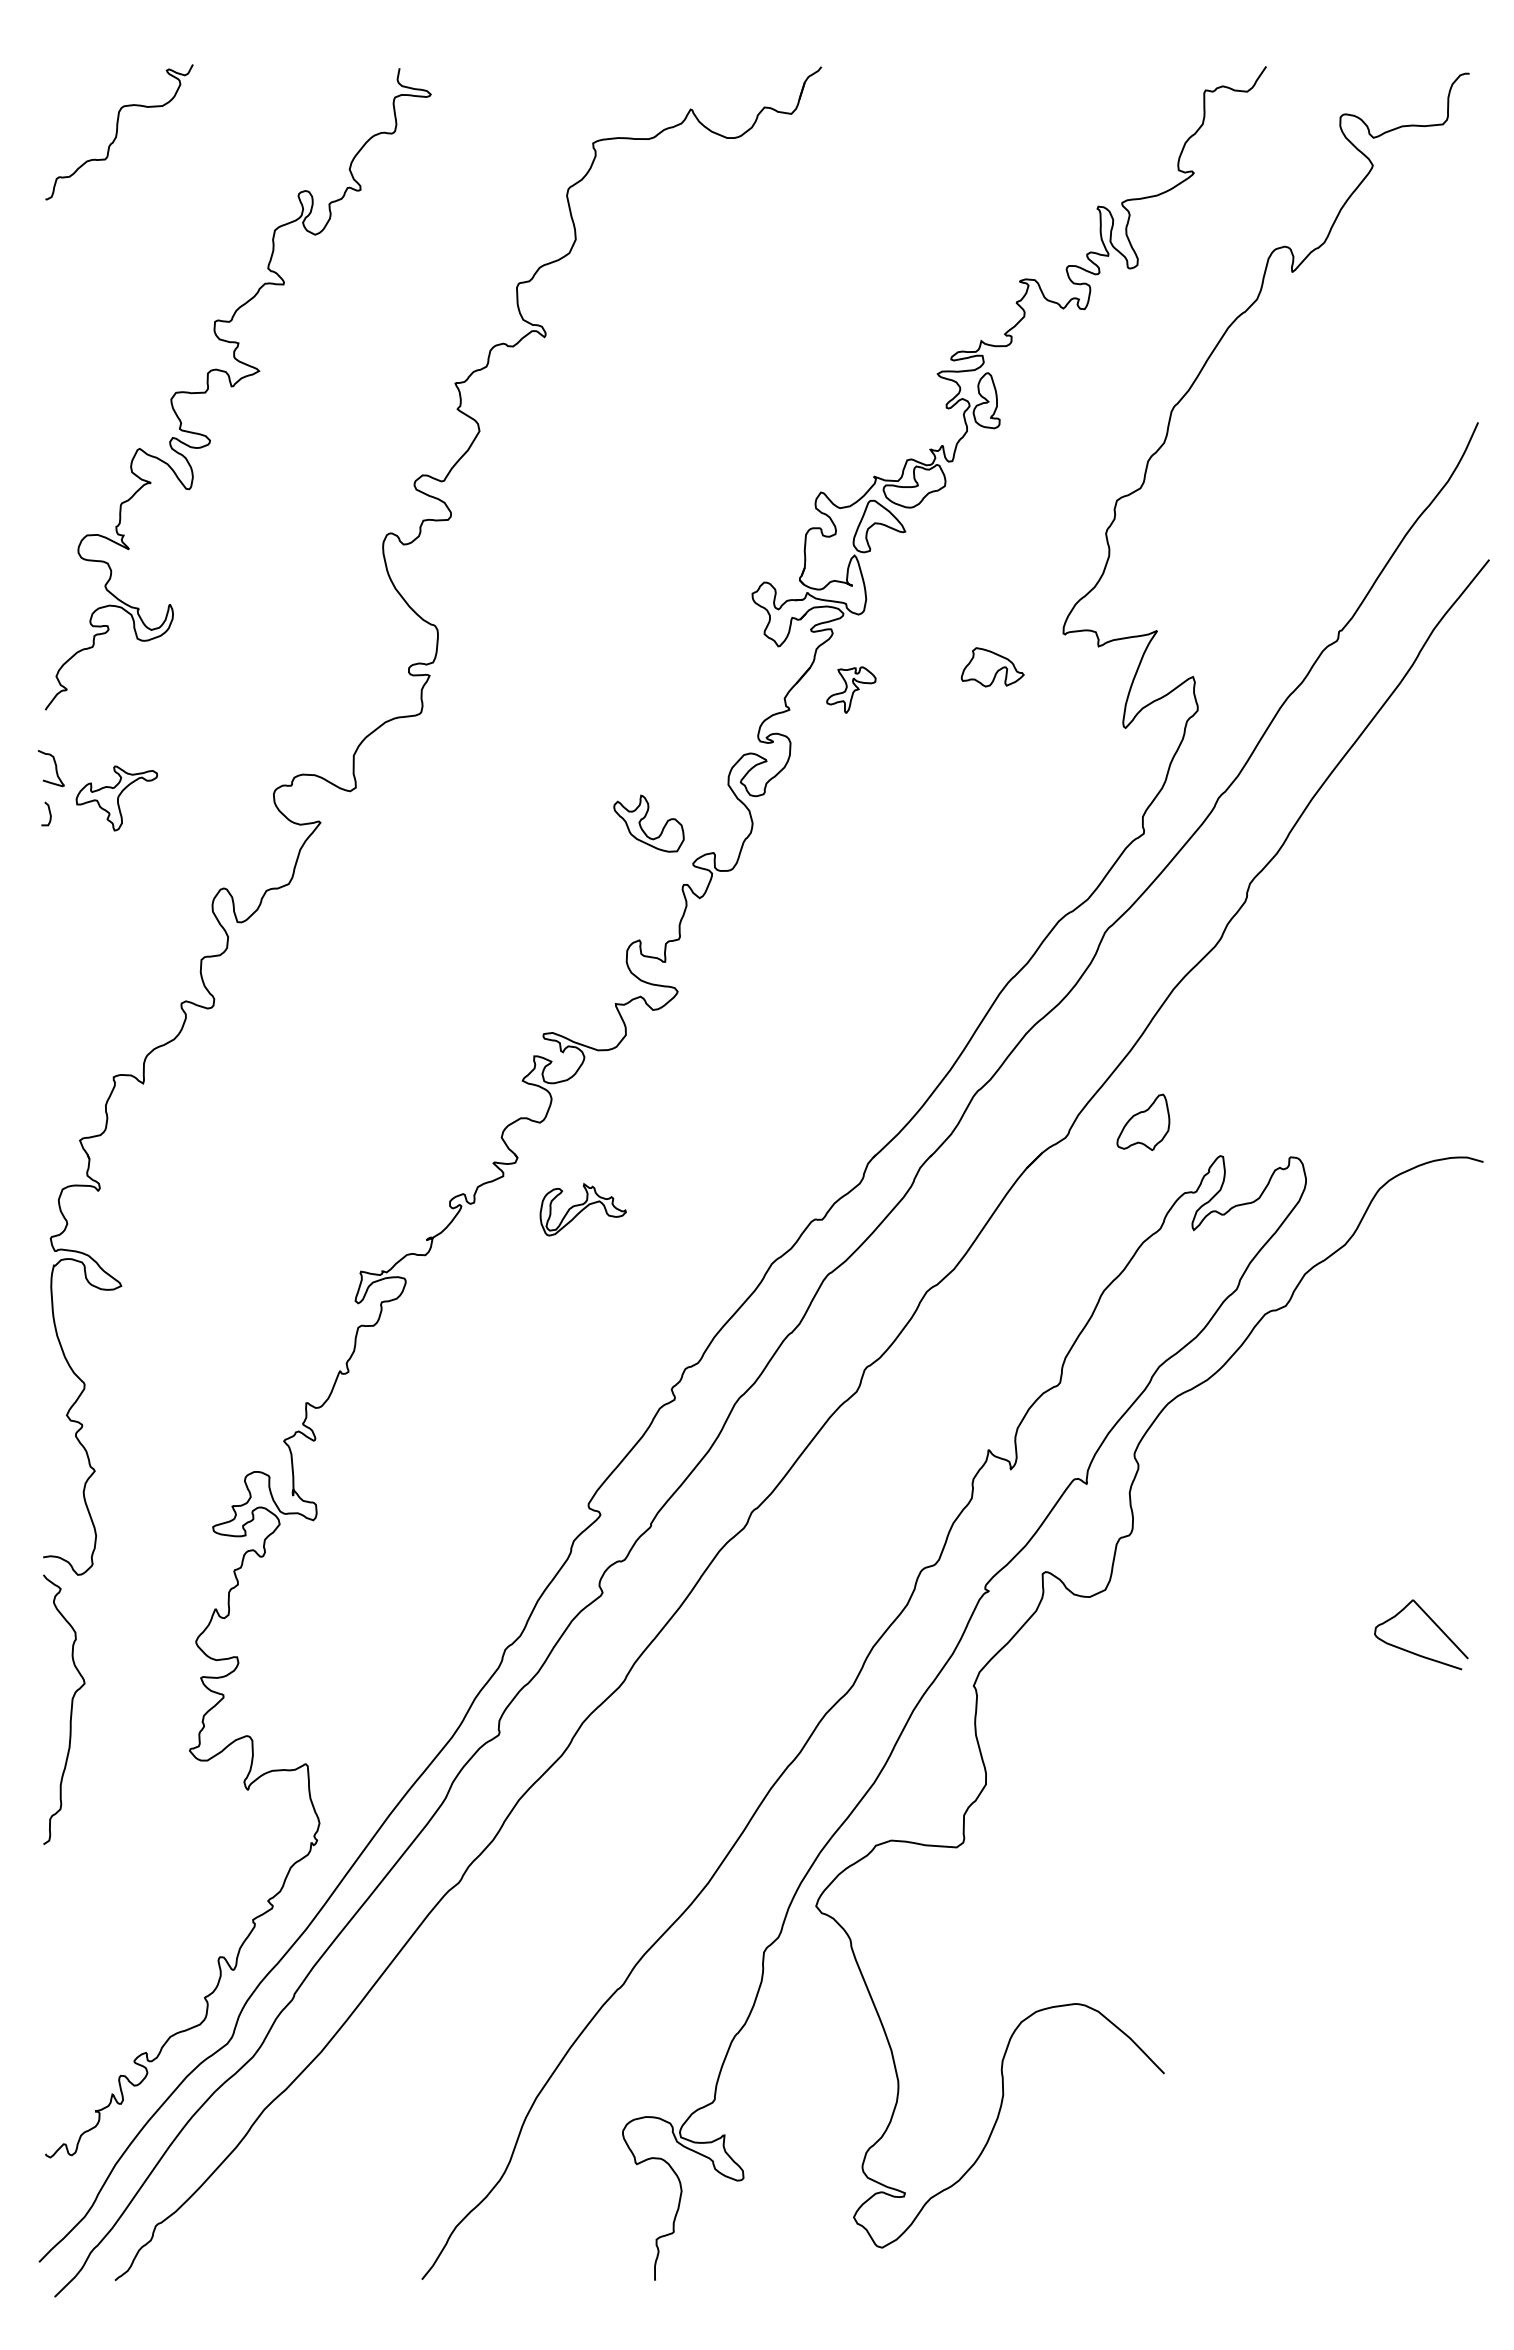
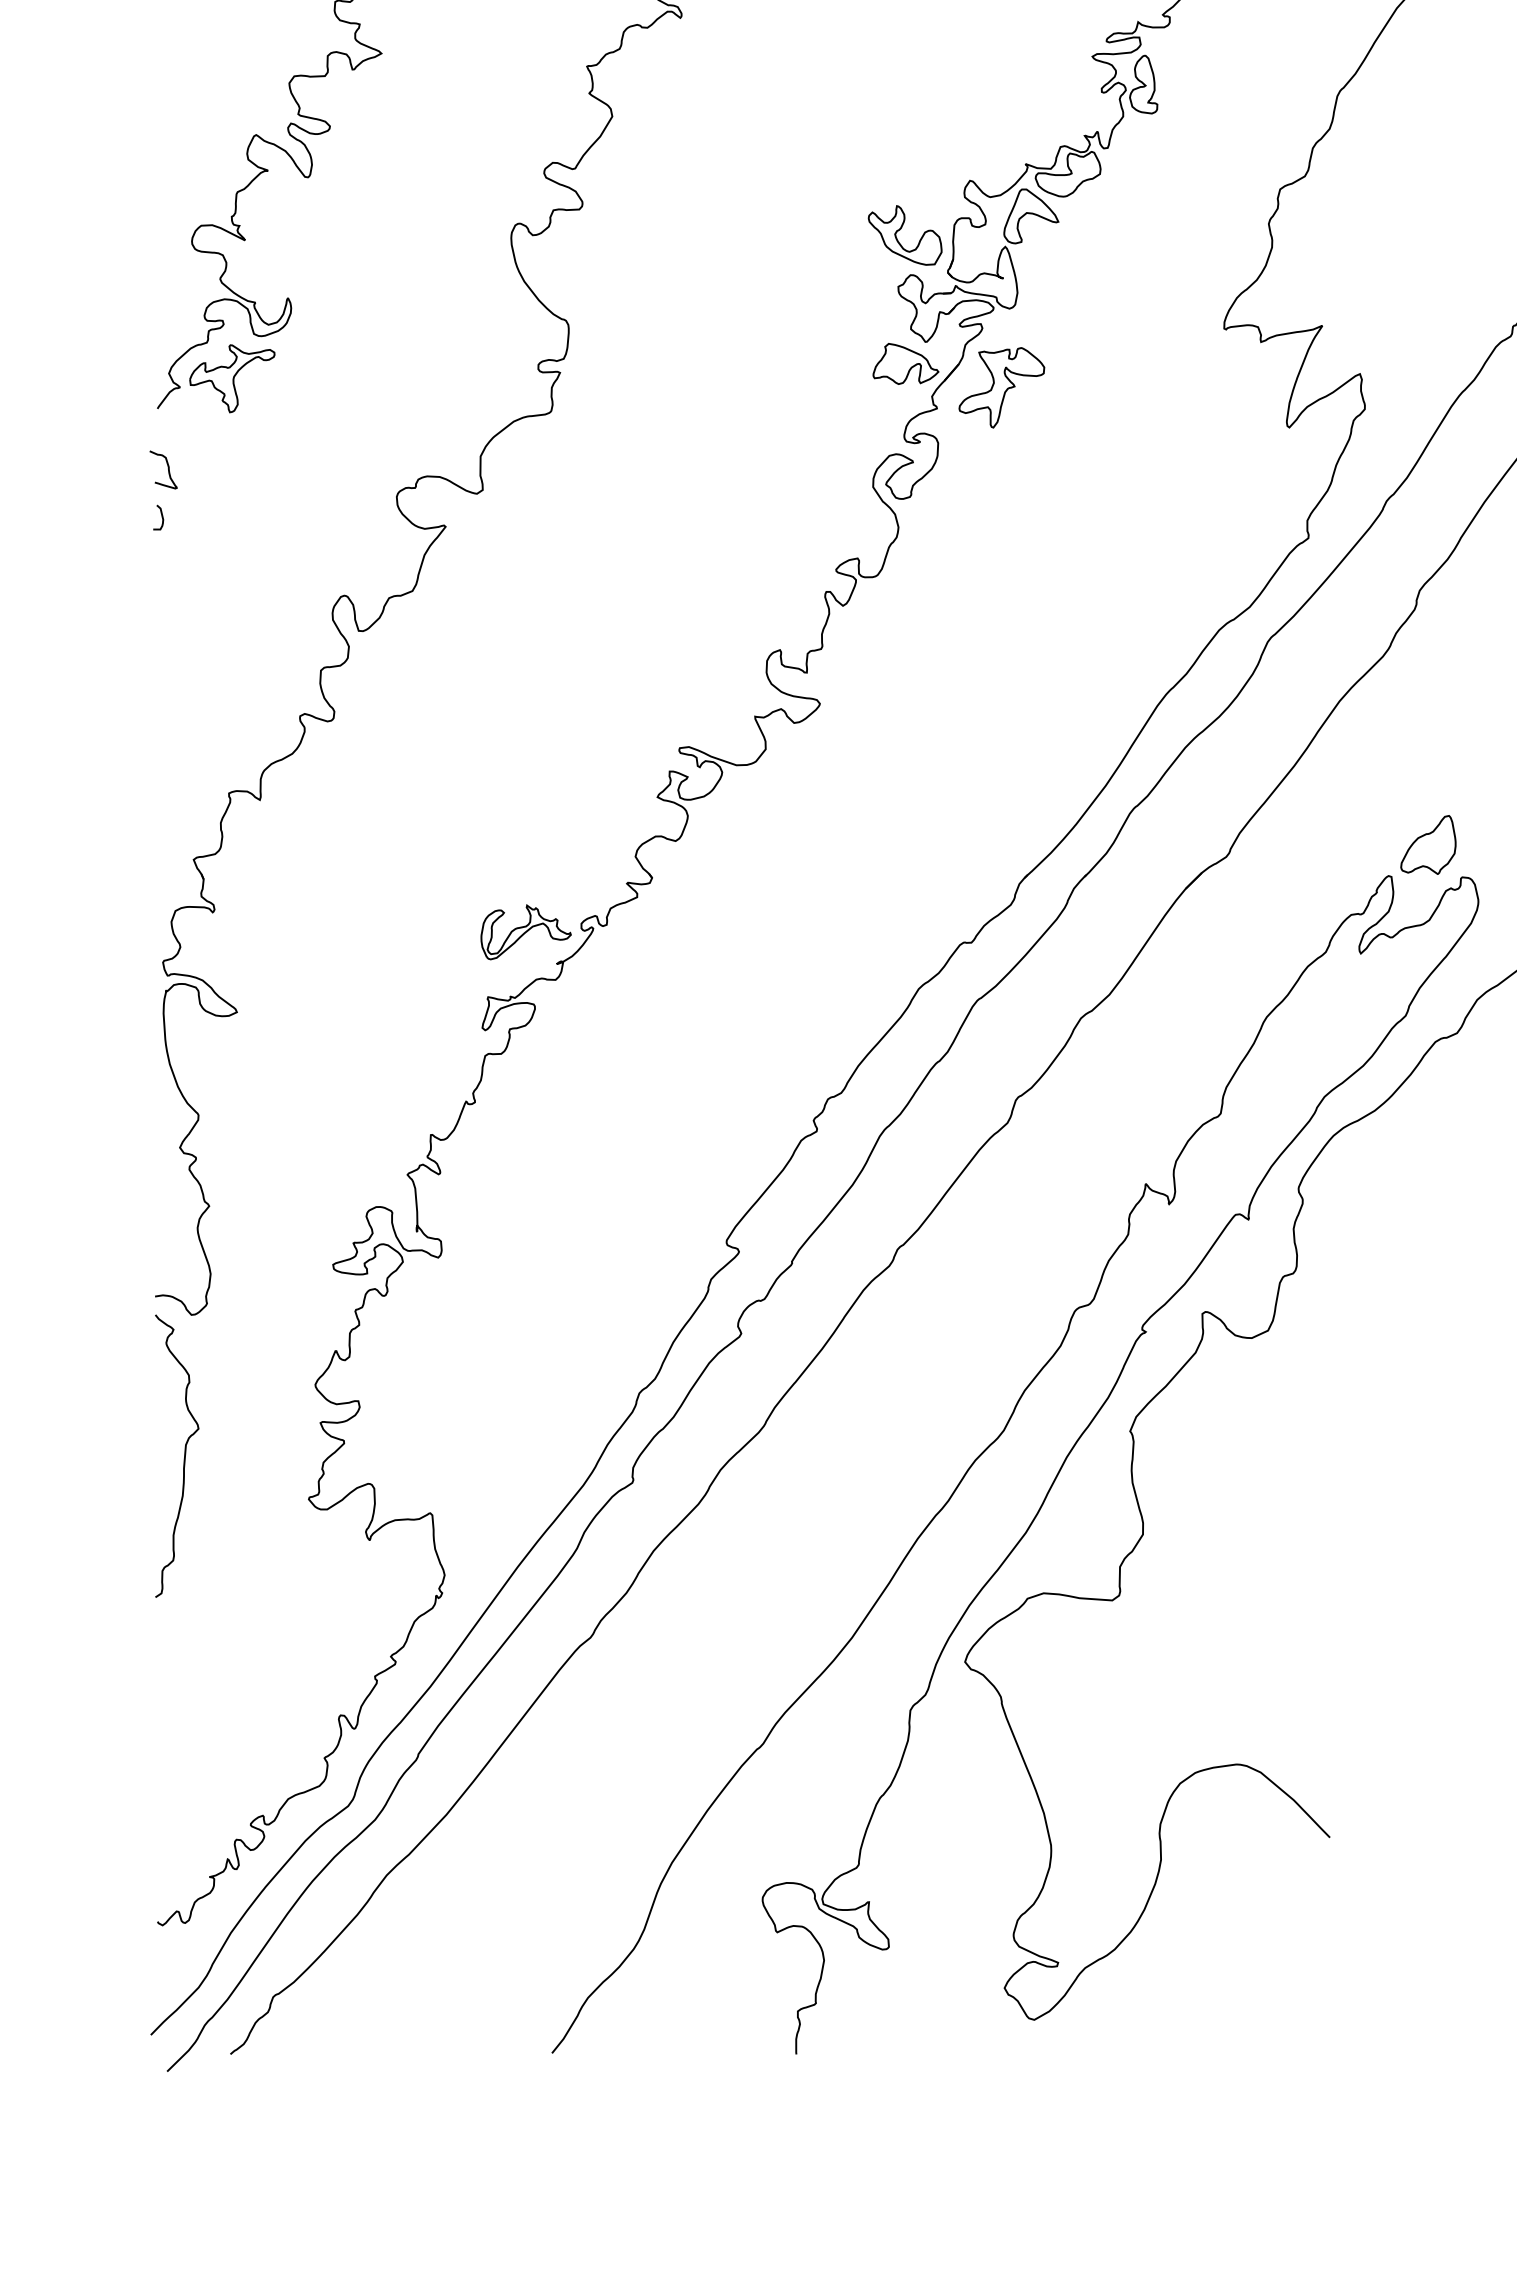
part: (992, 667) -> (905, 364), moved
part: (851, 689) -> (1002, 387), size x1.67
part: (116, 798) -> (231, 378), moved
part: (644, 818) -> (900, 230), moved
part: (1143, 1121) -> (1428, 844), moved
part: (582, 1209) -> (525, 932), moved

